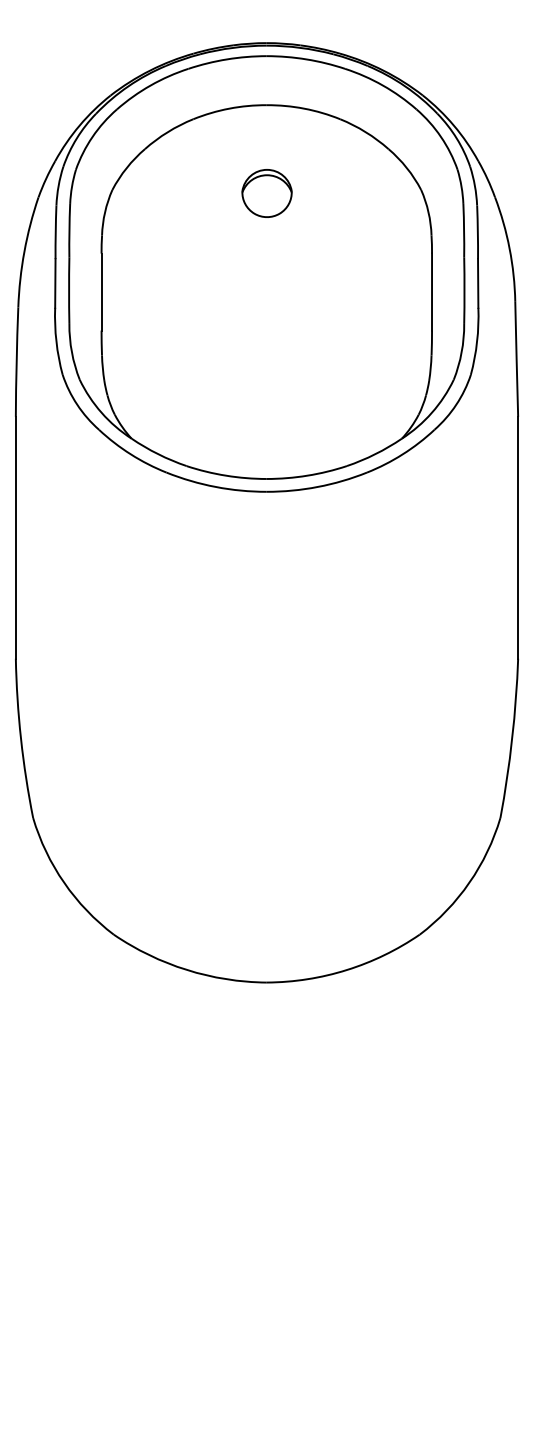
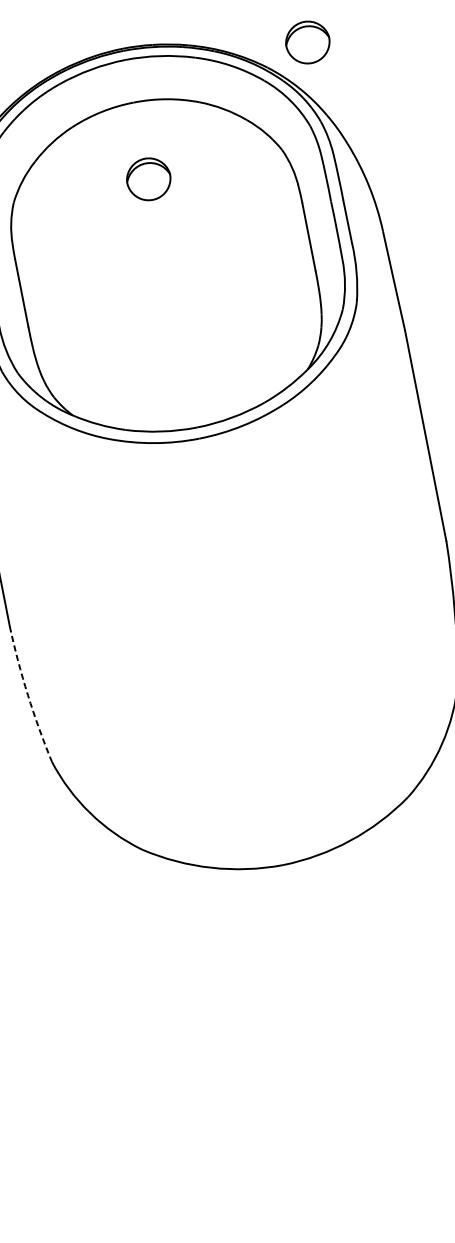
part: (472, 76) -> (307, 42), added
arc: (21, 738) -> (28, 694), solid -> dashed

